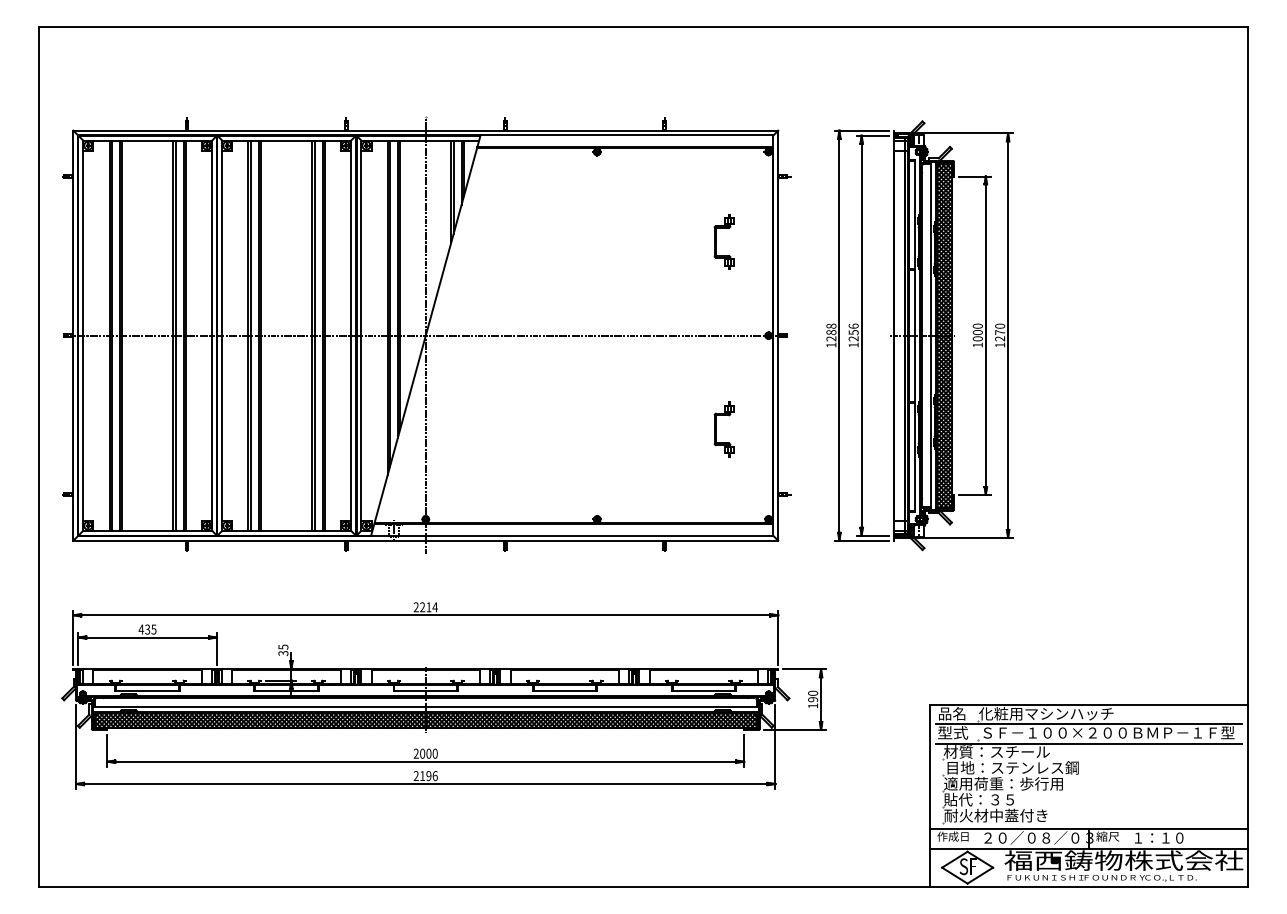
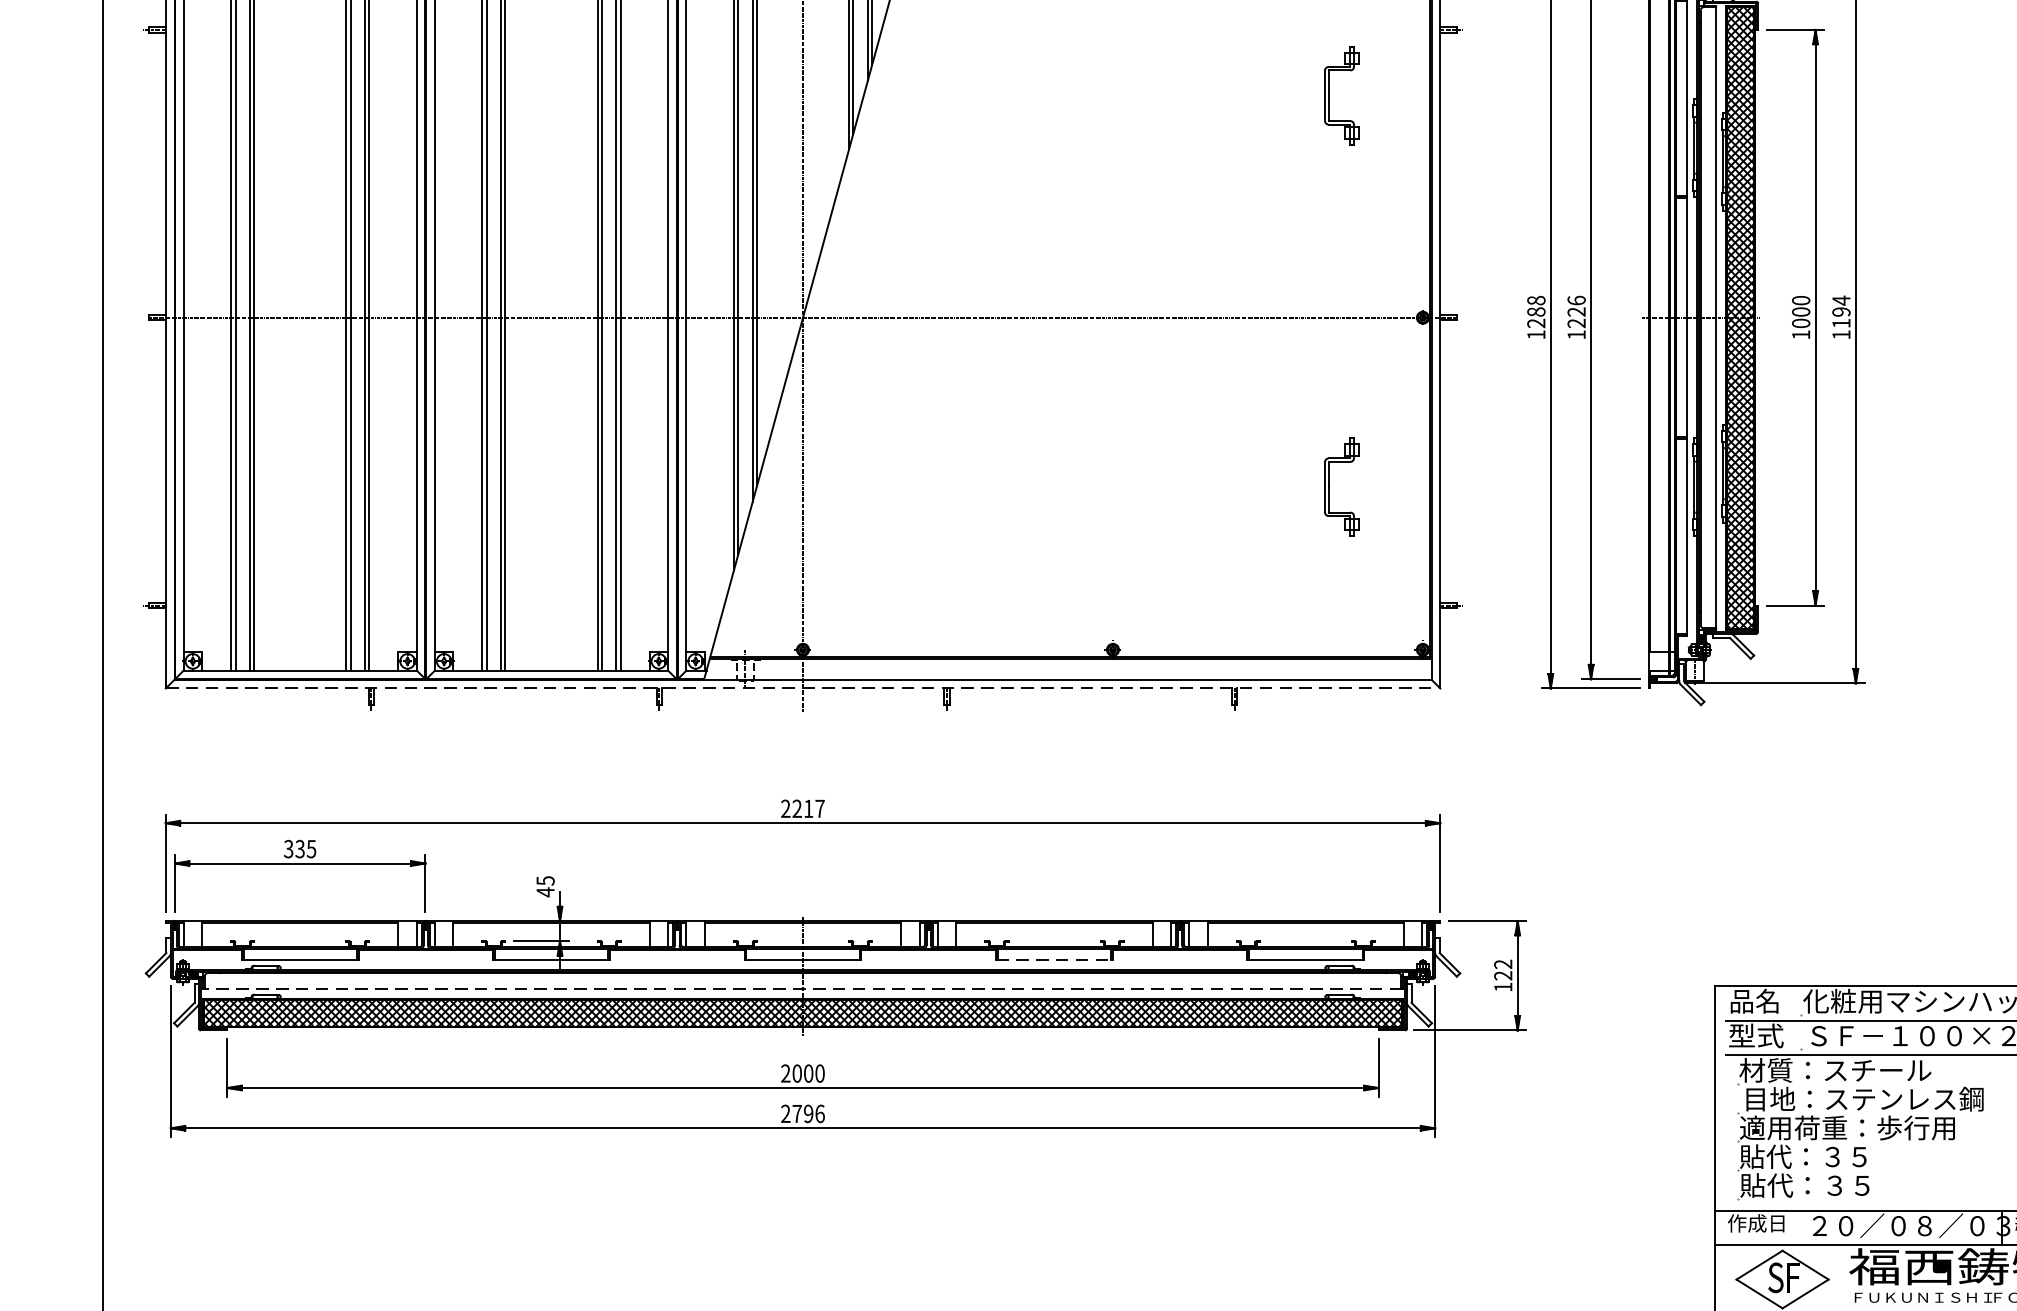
part: (716, 241) -> (1328, 95), moved
text: (853, 332) -> (1576, 311), 1256 -> 1226
text: (1000, 332) -> (1842, 311), 1270 -> 1194
line: (426, 540) -> (804, 688), solid -> dashed
text: (434, 607) -> (818, 809), 2214 -> 2217
text: (141, 629) -> (289, 848), 435 -> 335
text: (283, 653) -> (545, 892), 35 -> 45
line: (565, 690) -> (1055, 959), solid -> dashed
text: (813, 696) -> (1503, 970), 190 -> 122
line: (425, 706) -> (802, 988), solid -> dashed
text: (422, 775) -> (797, 1112), 2196 -> 2796
text: (995, 815) -> (1833, 1185), 耐火材中蓋付き -> 貼代：３５

